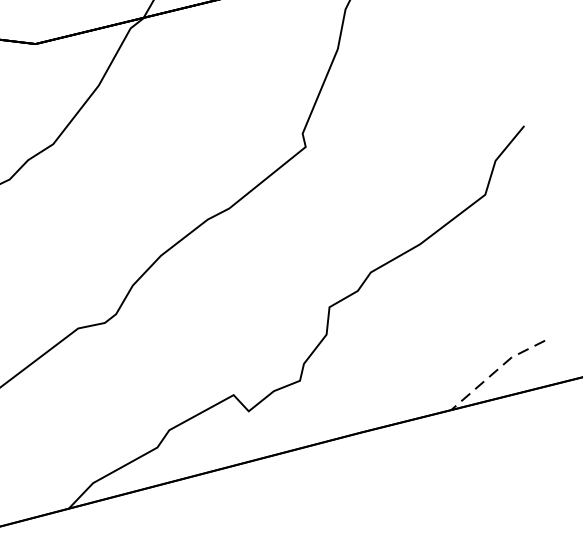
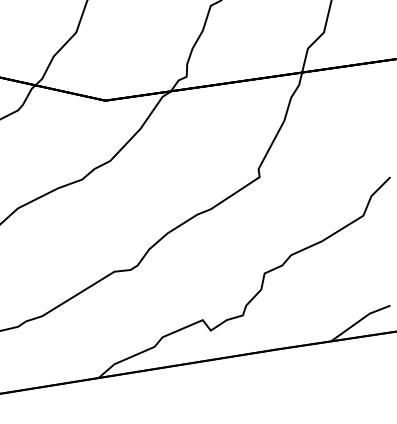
line: (497, 370) -> (360, 320), dashed -> solid

